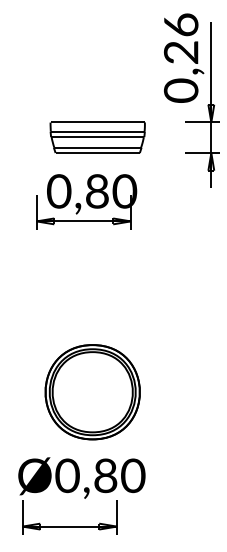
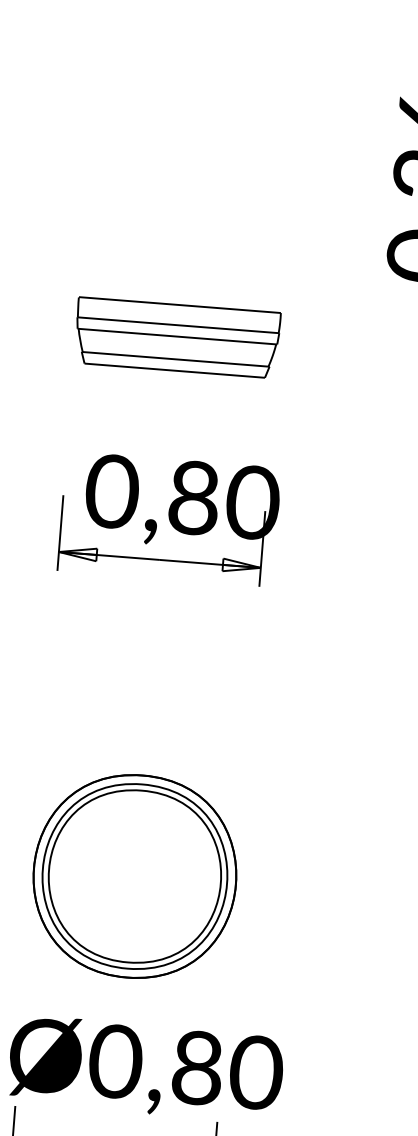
part: (97, 137) -> (176, 337), moved
part: (86, 201) -> (169, 517), moved
part: (92, 392) -> (134, 877), moved

